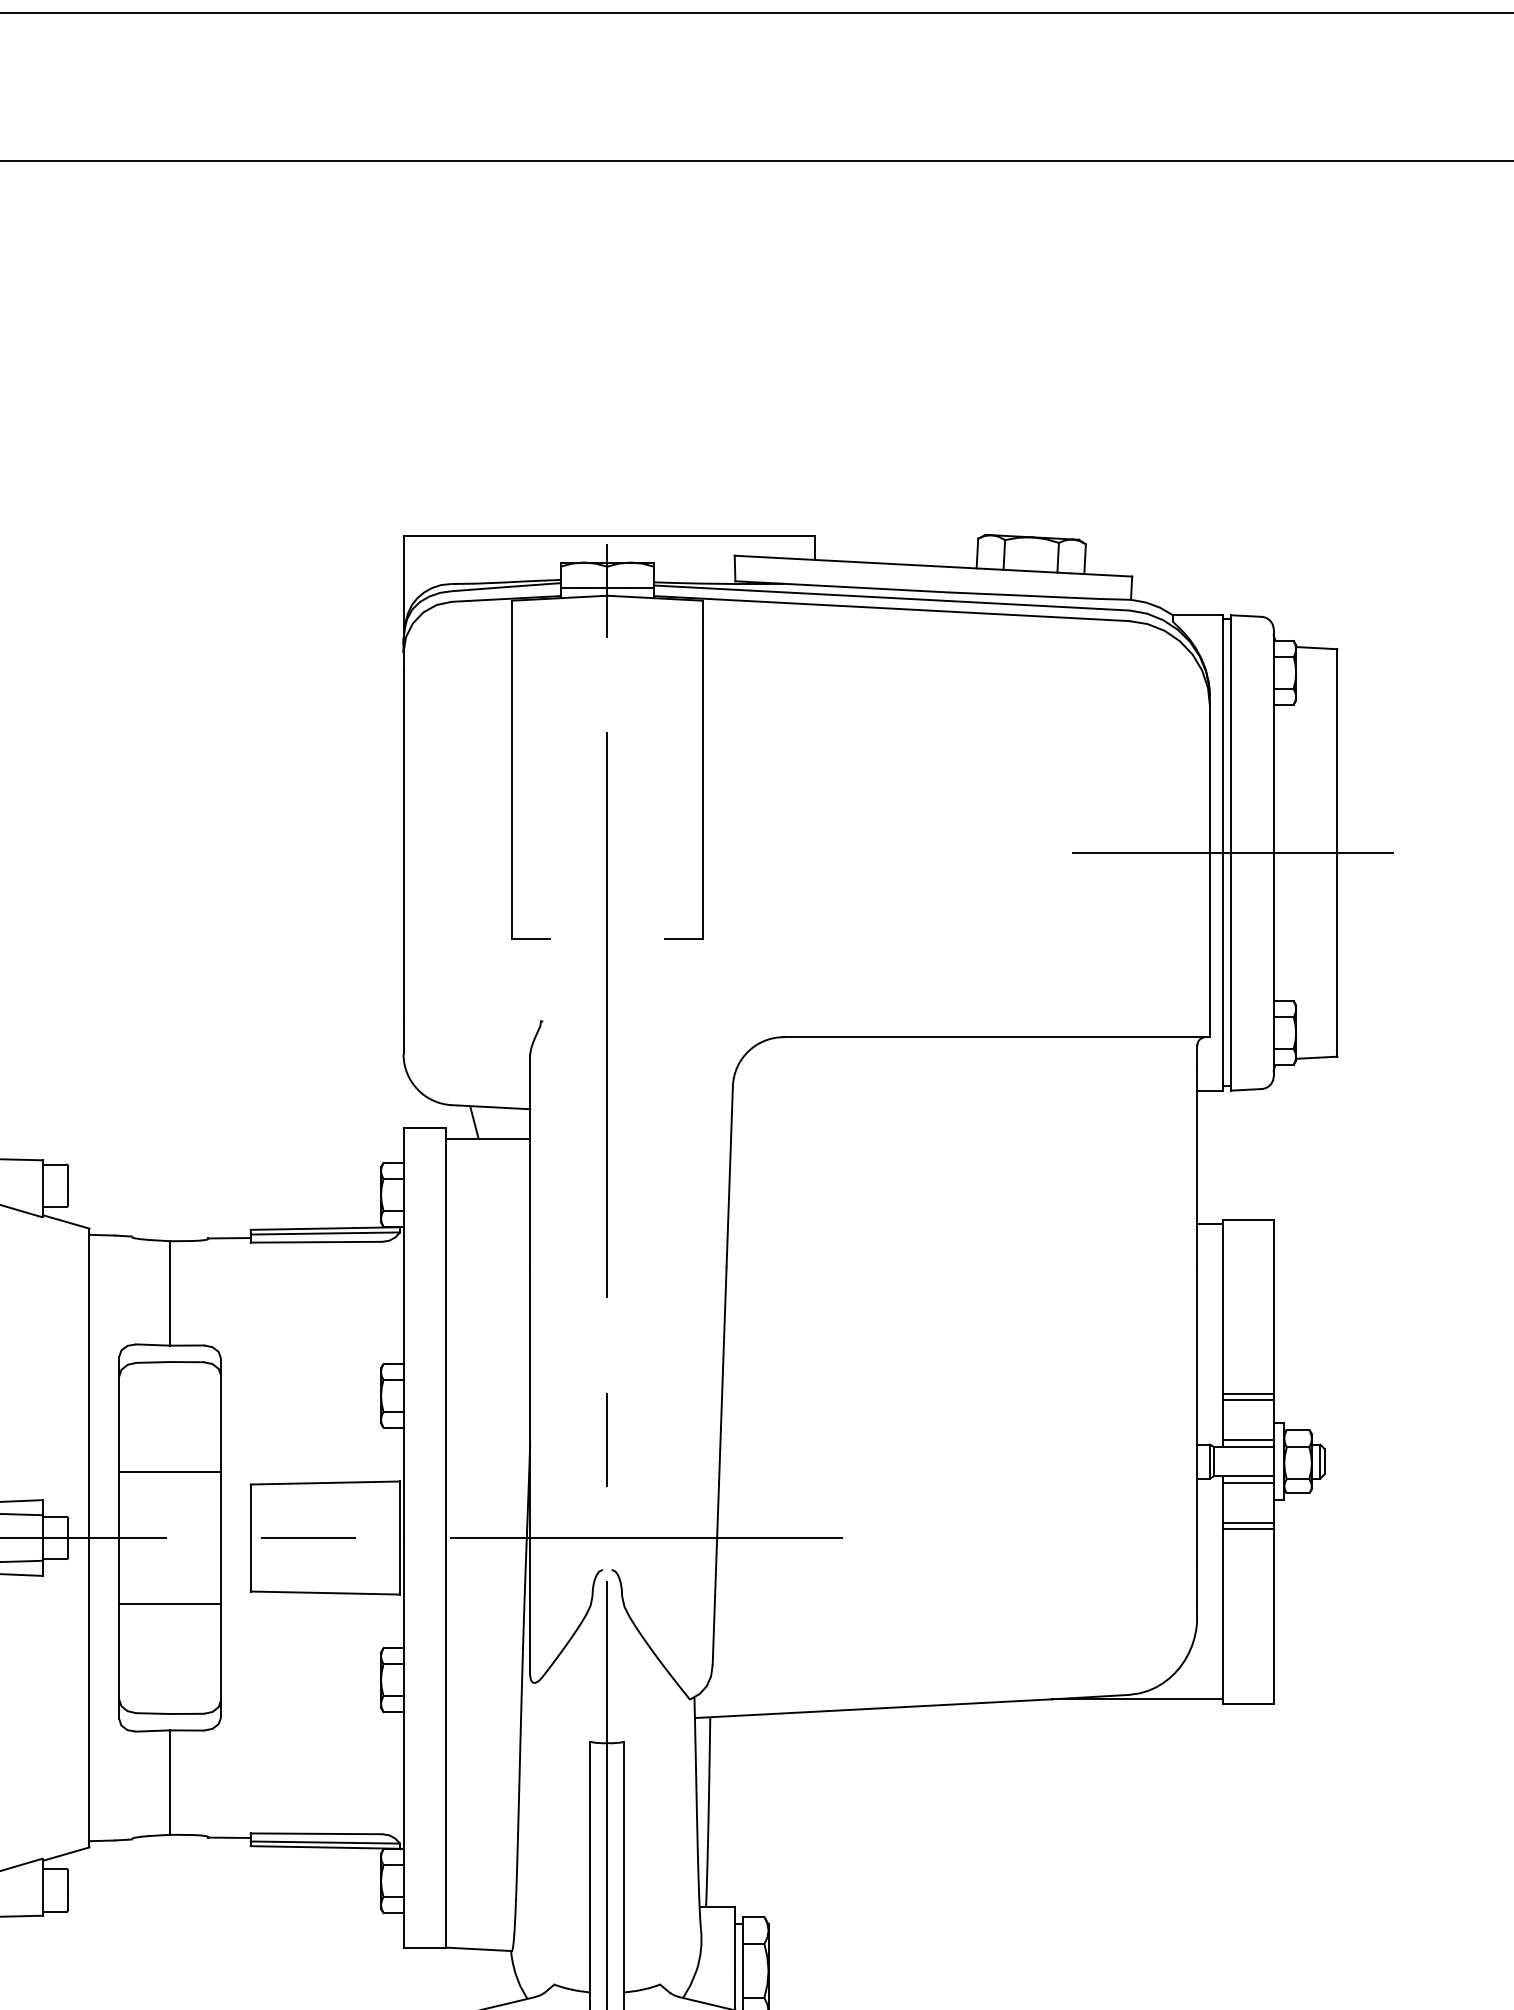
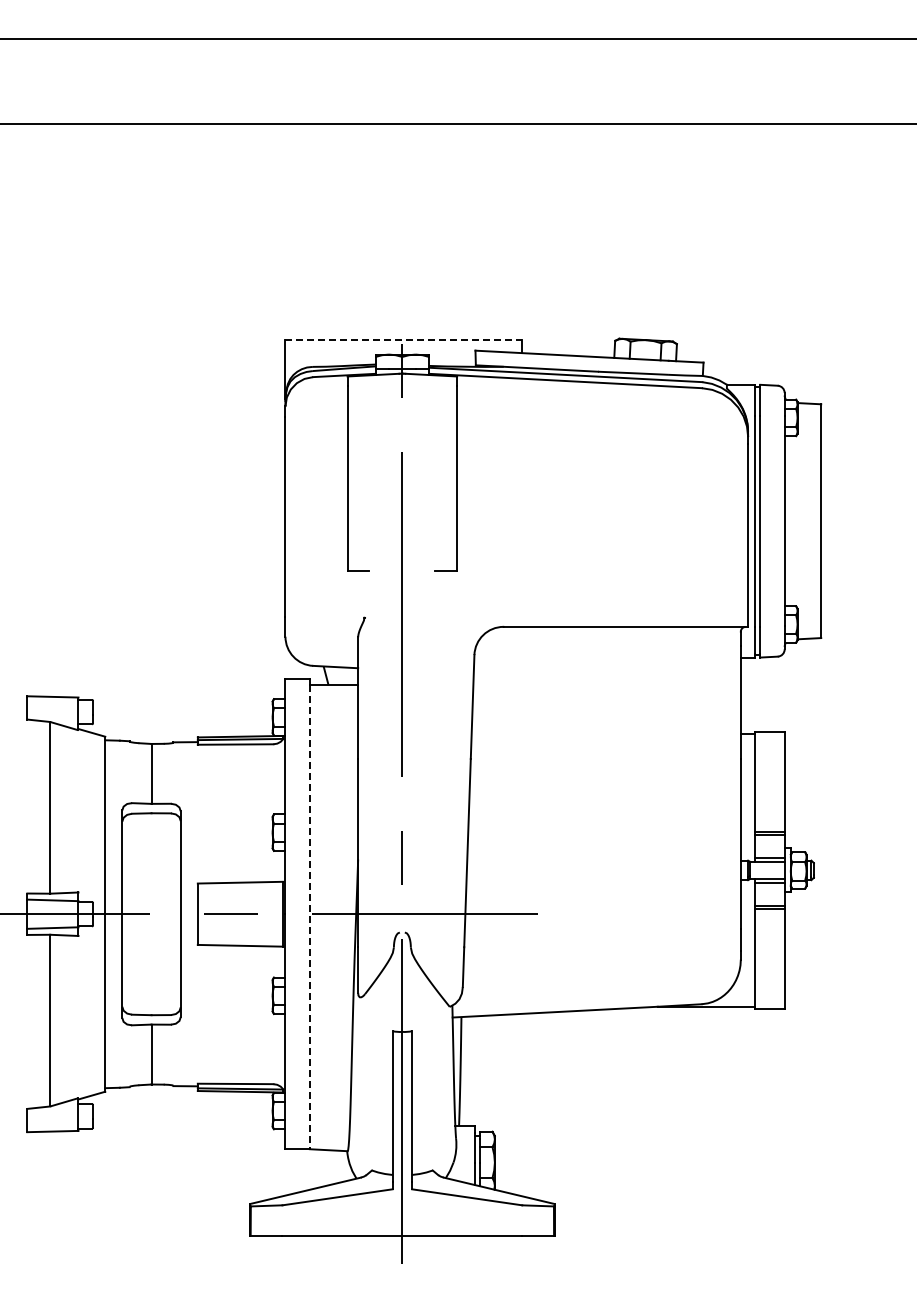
line: (611, 536) -> (404, 339), solid -> dashed
line: (1231, 853) -> (760, 521), removed
line: (170, 1472) -> (151, 876), removed
line: (445, 1543) -> (309, 917), solid -> dashed
line: (170, 1602) -> (151, 951), removed

